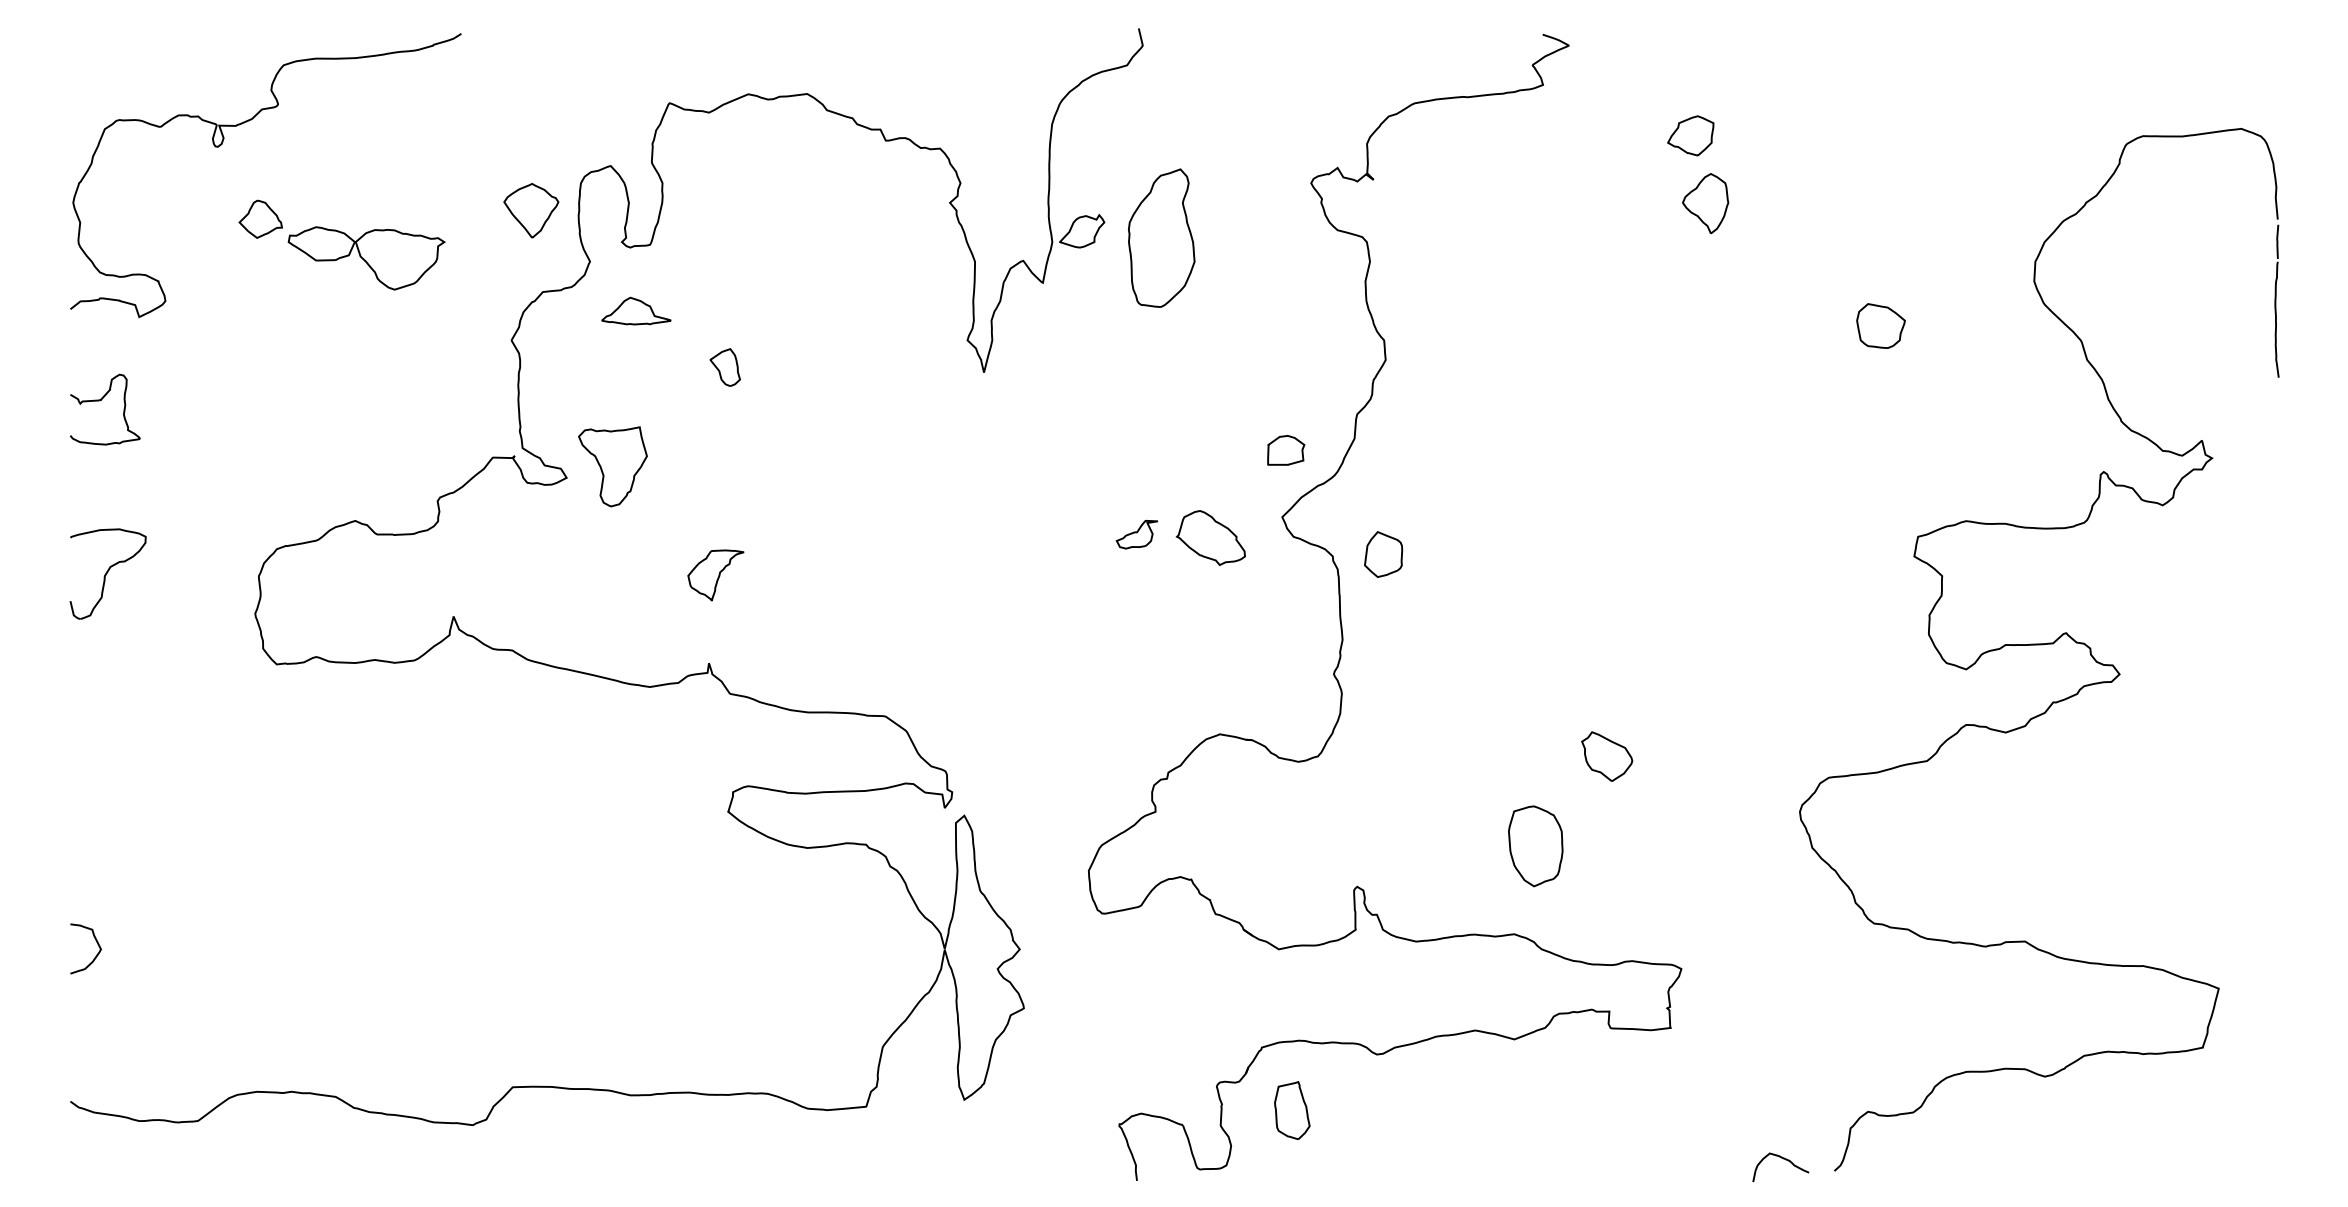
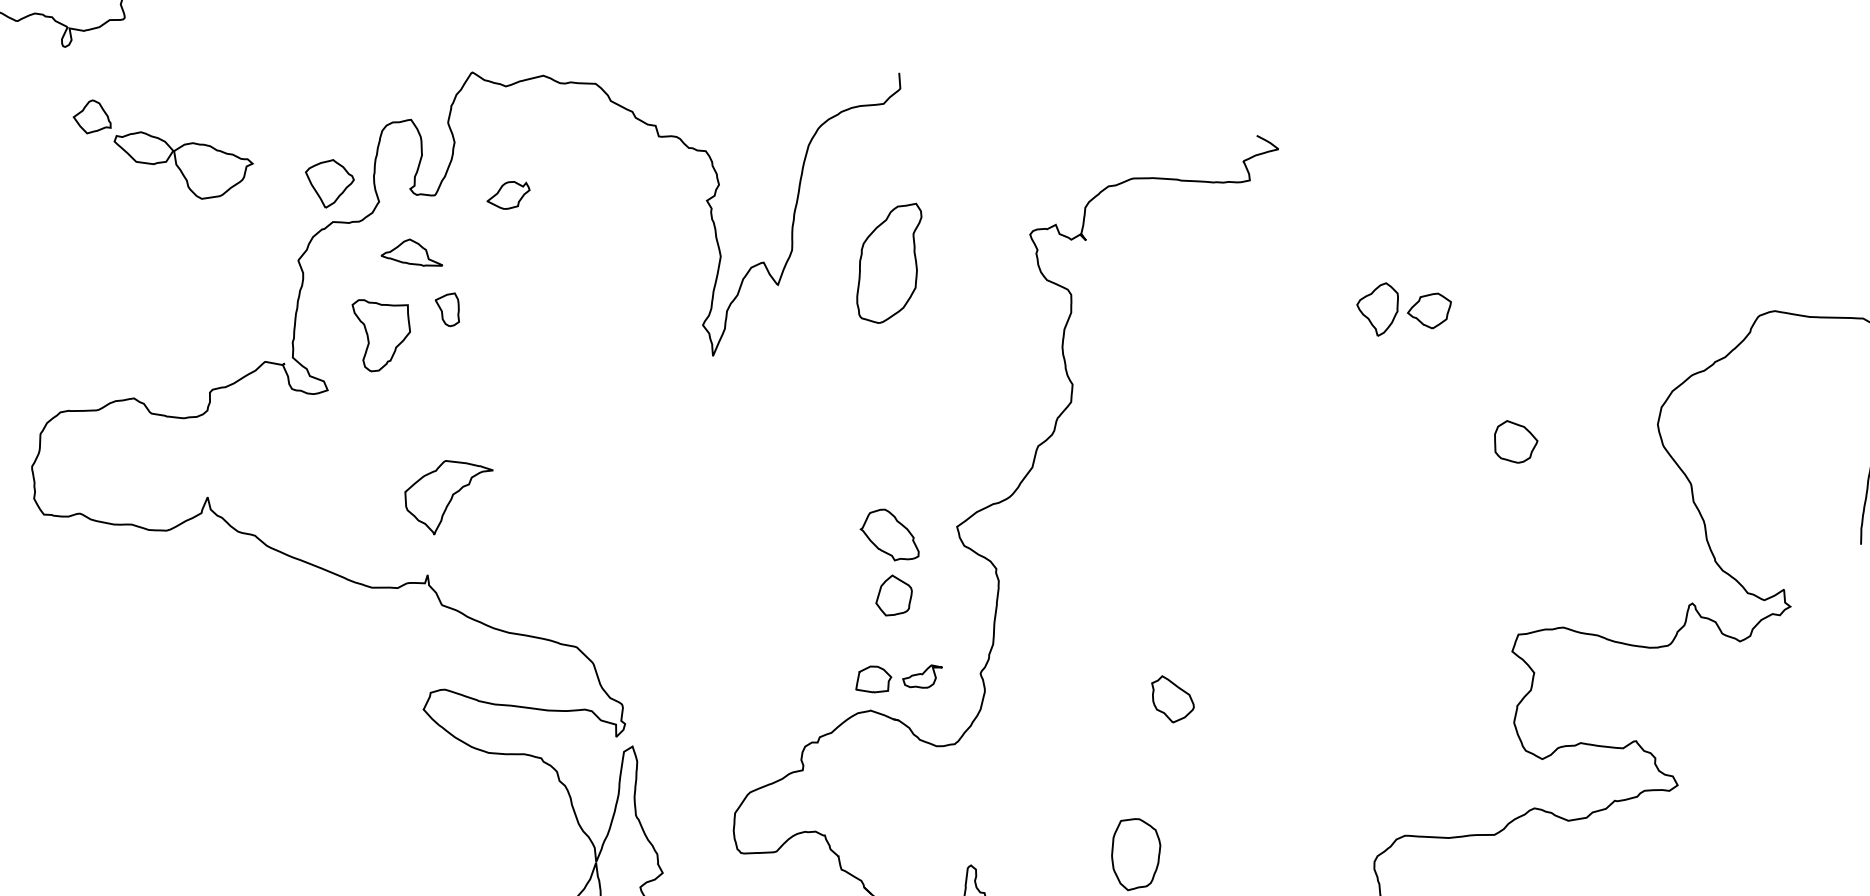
part: (1690, 135) -> (1428, 309), moved
part: (531, 210) -> (328, 183), moved
part: (1082, 230) -> (509, 194), moved
part: (724, 367) -> (447, 308), moved
part: (1286, 450) -> (874, 679), moved
part: (612, 466) -> (378, 336), moved
part: (1136, 534) -> (921, 676), moved
part: (1383, 554) -> (894, 596), moved
part: (715, 575) -> (445, 498), size x1.67
part: (1607, 756) -> (1172, 699), moved

